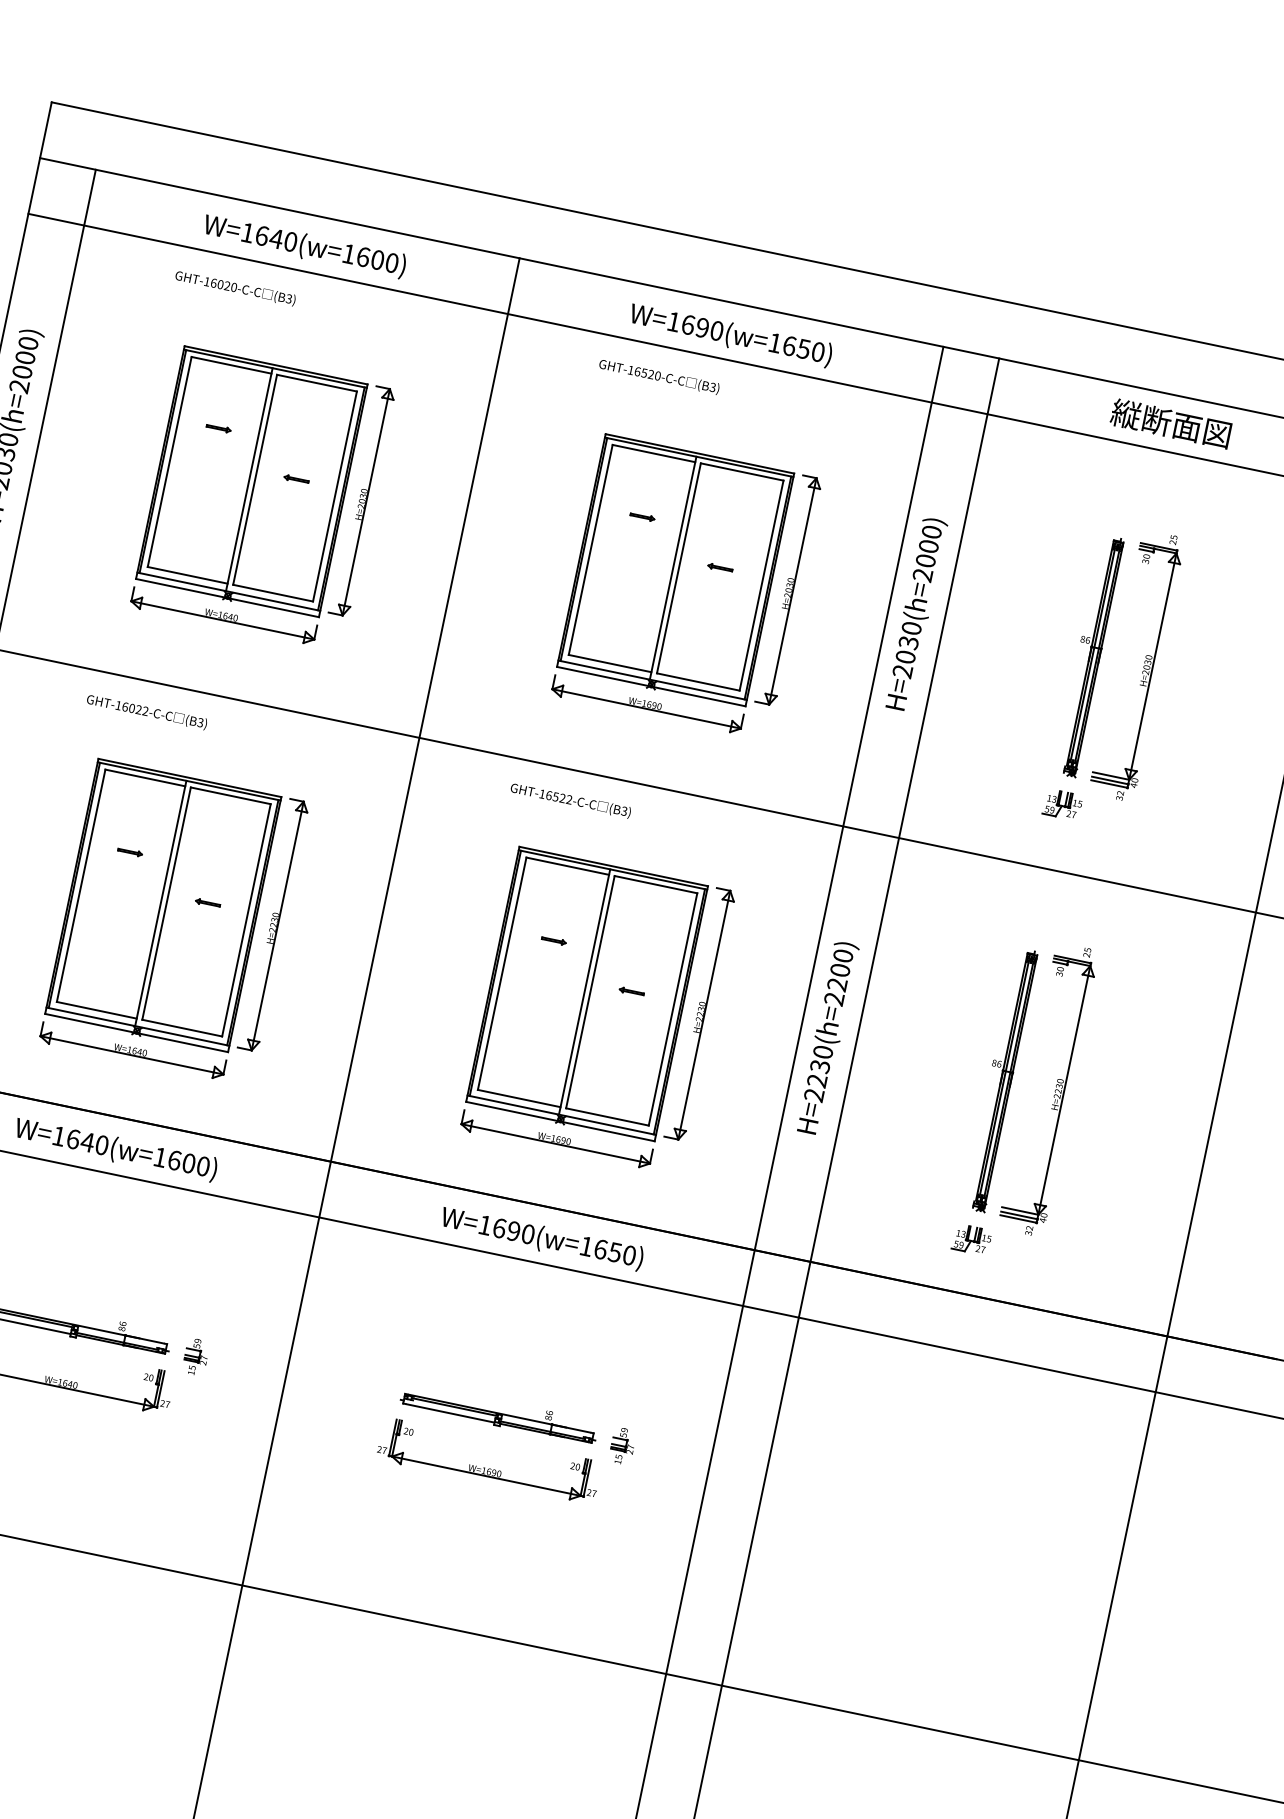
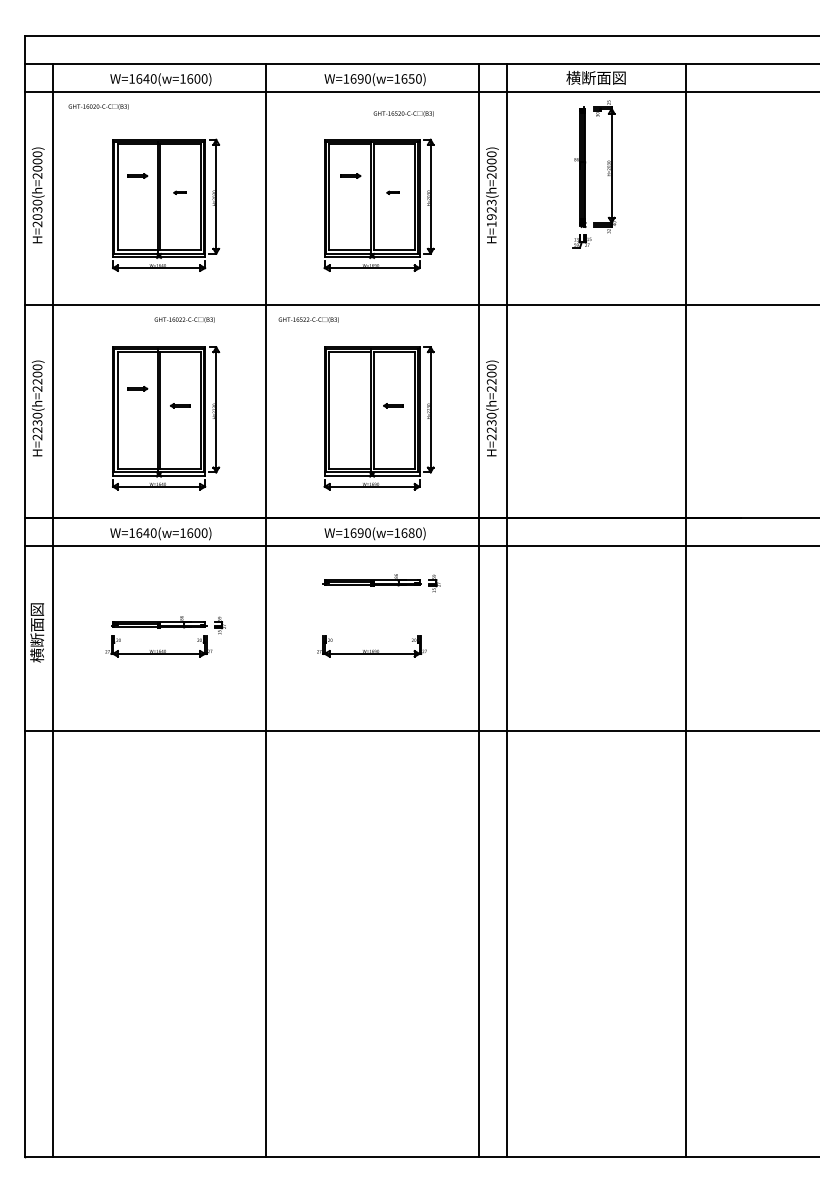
text: (235, 287) -> (98, 106), moved
text: (658, 375) -> (403, 113), moved
text: (1126, 413) -> (573, 77), 縦断面図 -> 横断面図
part: (218, 427) -> (137, 175), size x1.6
part: (642, 515) -> (350, 175), size x1.6
text: (906, 649) -> (491, 213), H=2030(h=2000) -> H=1923(h=2000)
part: (1097, 673) -> (585, 174), moved
text: (146, 711) -> (184, 319), moved
text: (570, 799) -> (308, 319), moved
part: (129, 852) -> (137, 389), size x1.6
part: (206, 902) -> (179, 405), size x1.6
part: (553, 941) -> (350, 389), removed
part: (630, 990) -> (392, 405), size x1.6
part: (1008, 1096) -> (585, 418), removed
text: (615, 1251) -> (411, 532), W=1690(w=1650) -> W=1690(w=1680)
part: (516, 1423) -> (381, 583), moved

